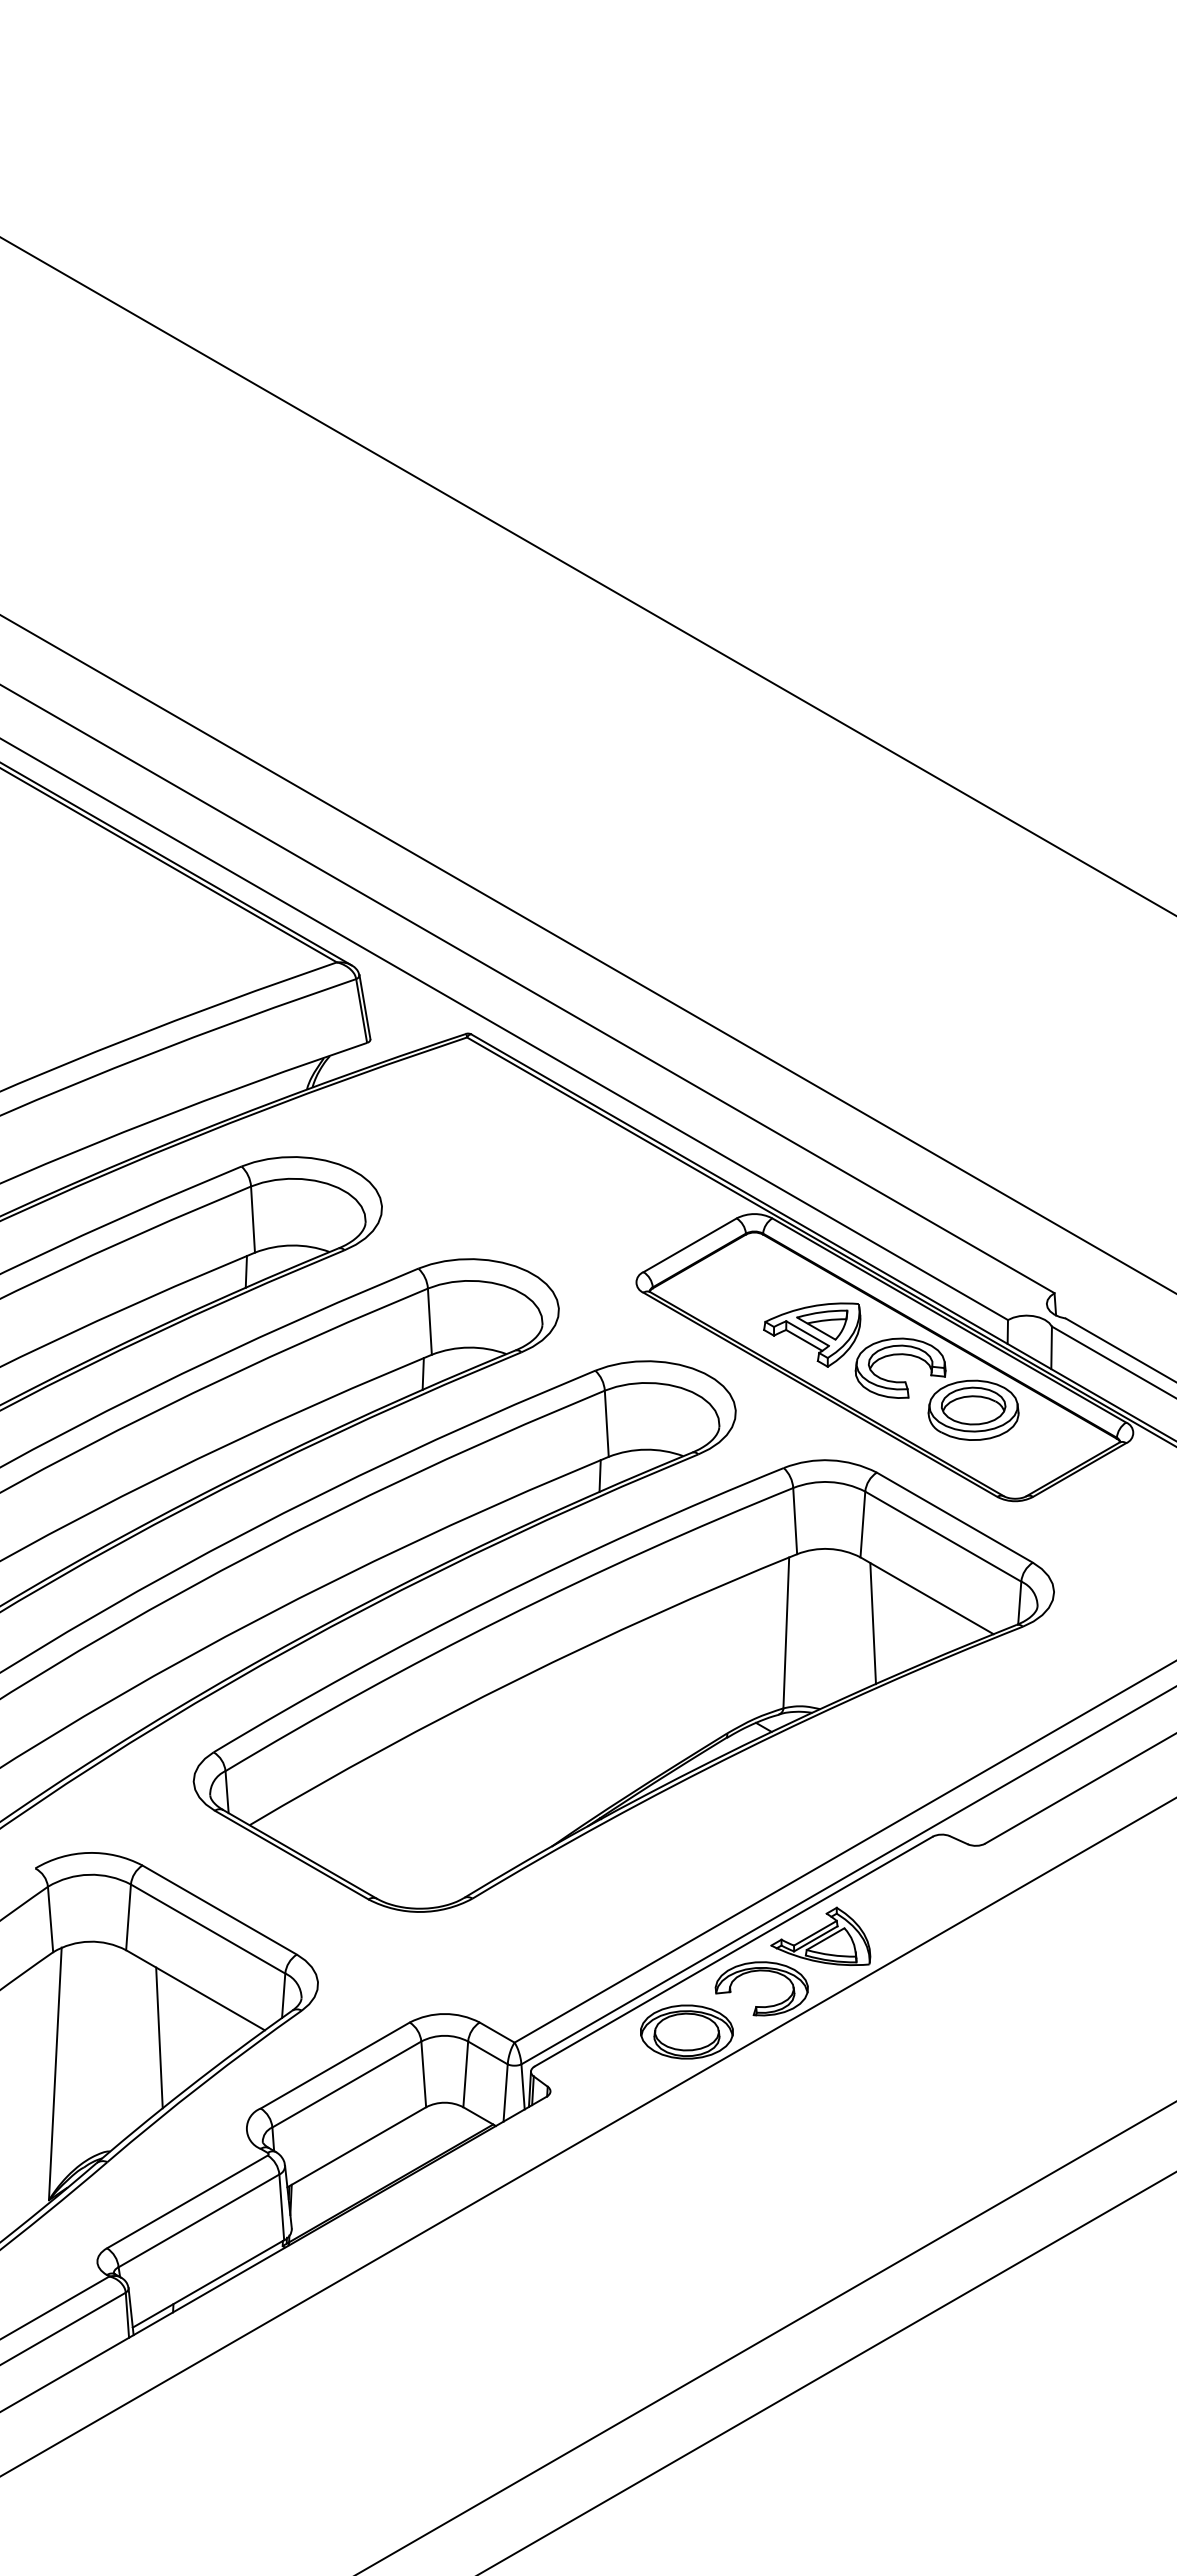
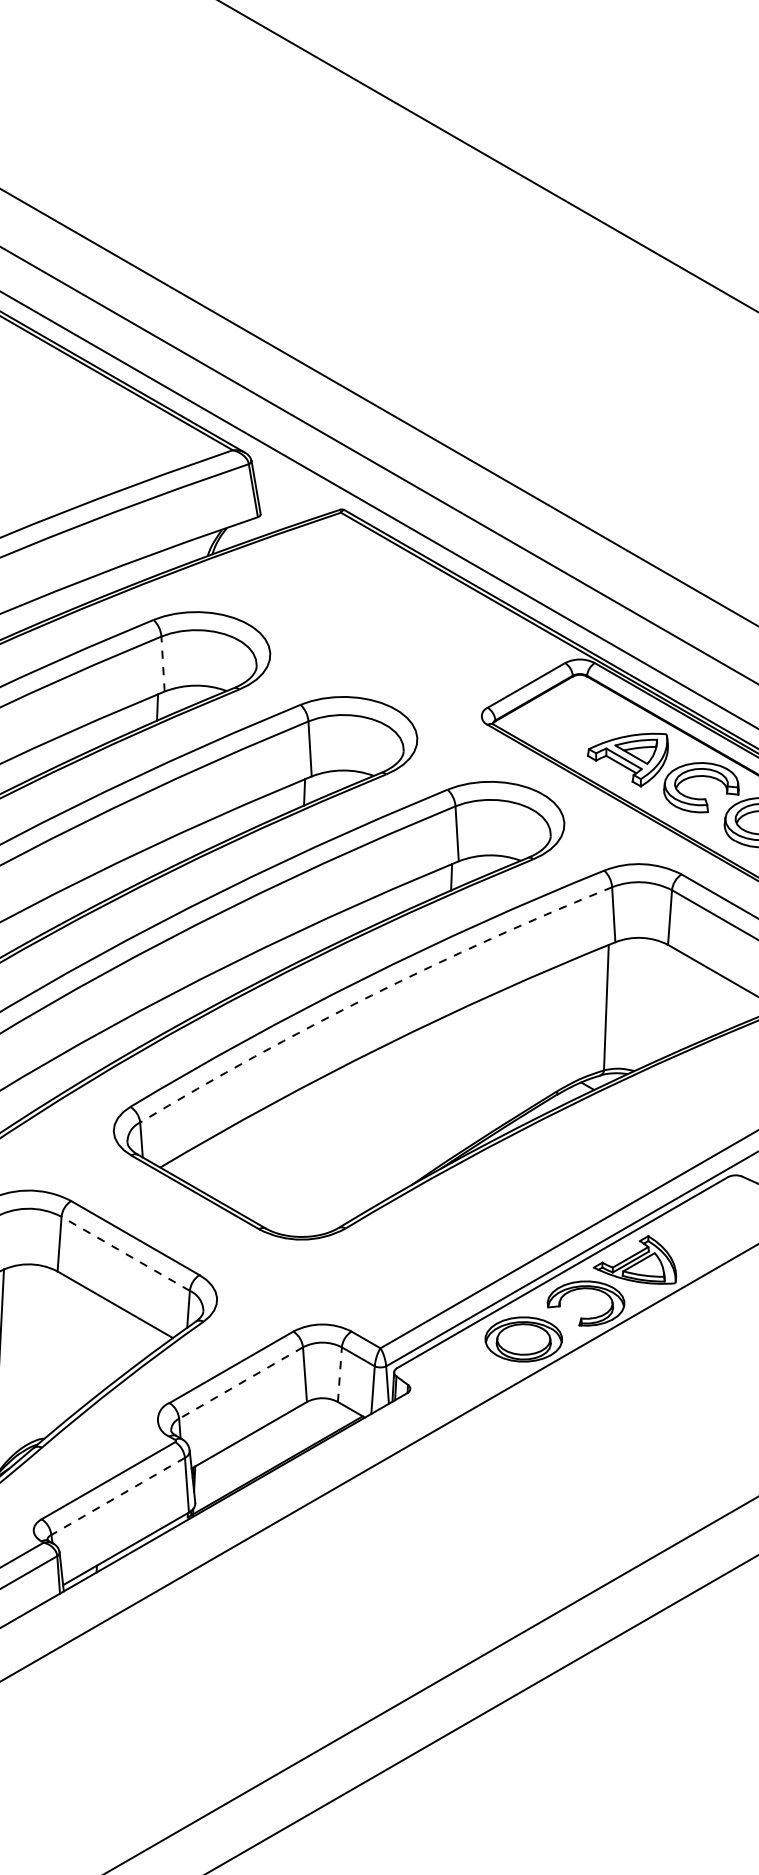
line: (252, 1219) -> (162, 664), solid -> dashed
arc: (503, 1618) -> (371, 995), solid -> dashed
line: (872, 1623) -> (678, 999), removed
line: (207, 1928) -> (125, 1253), solid -> dashed
line: (159, 2037) -> (85, 1344), removed
line: (465, 2074) -> (339, 1374), solid -> dashed
line: (346, 2084) -> (240, 1383), solid -> dashed
line: (199, 2220) -> (118, 1496), solid -> dashed

